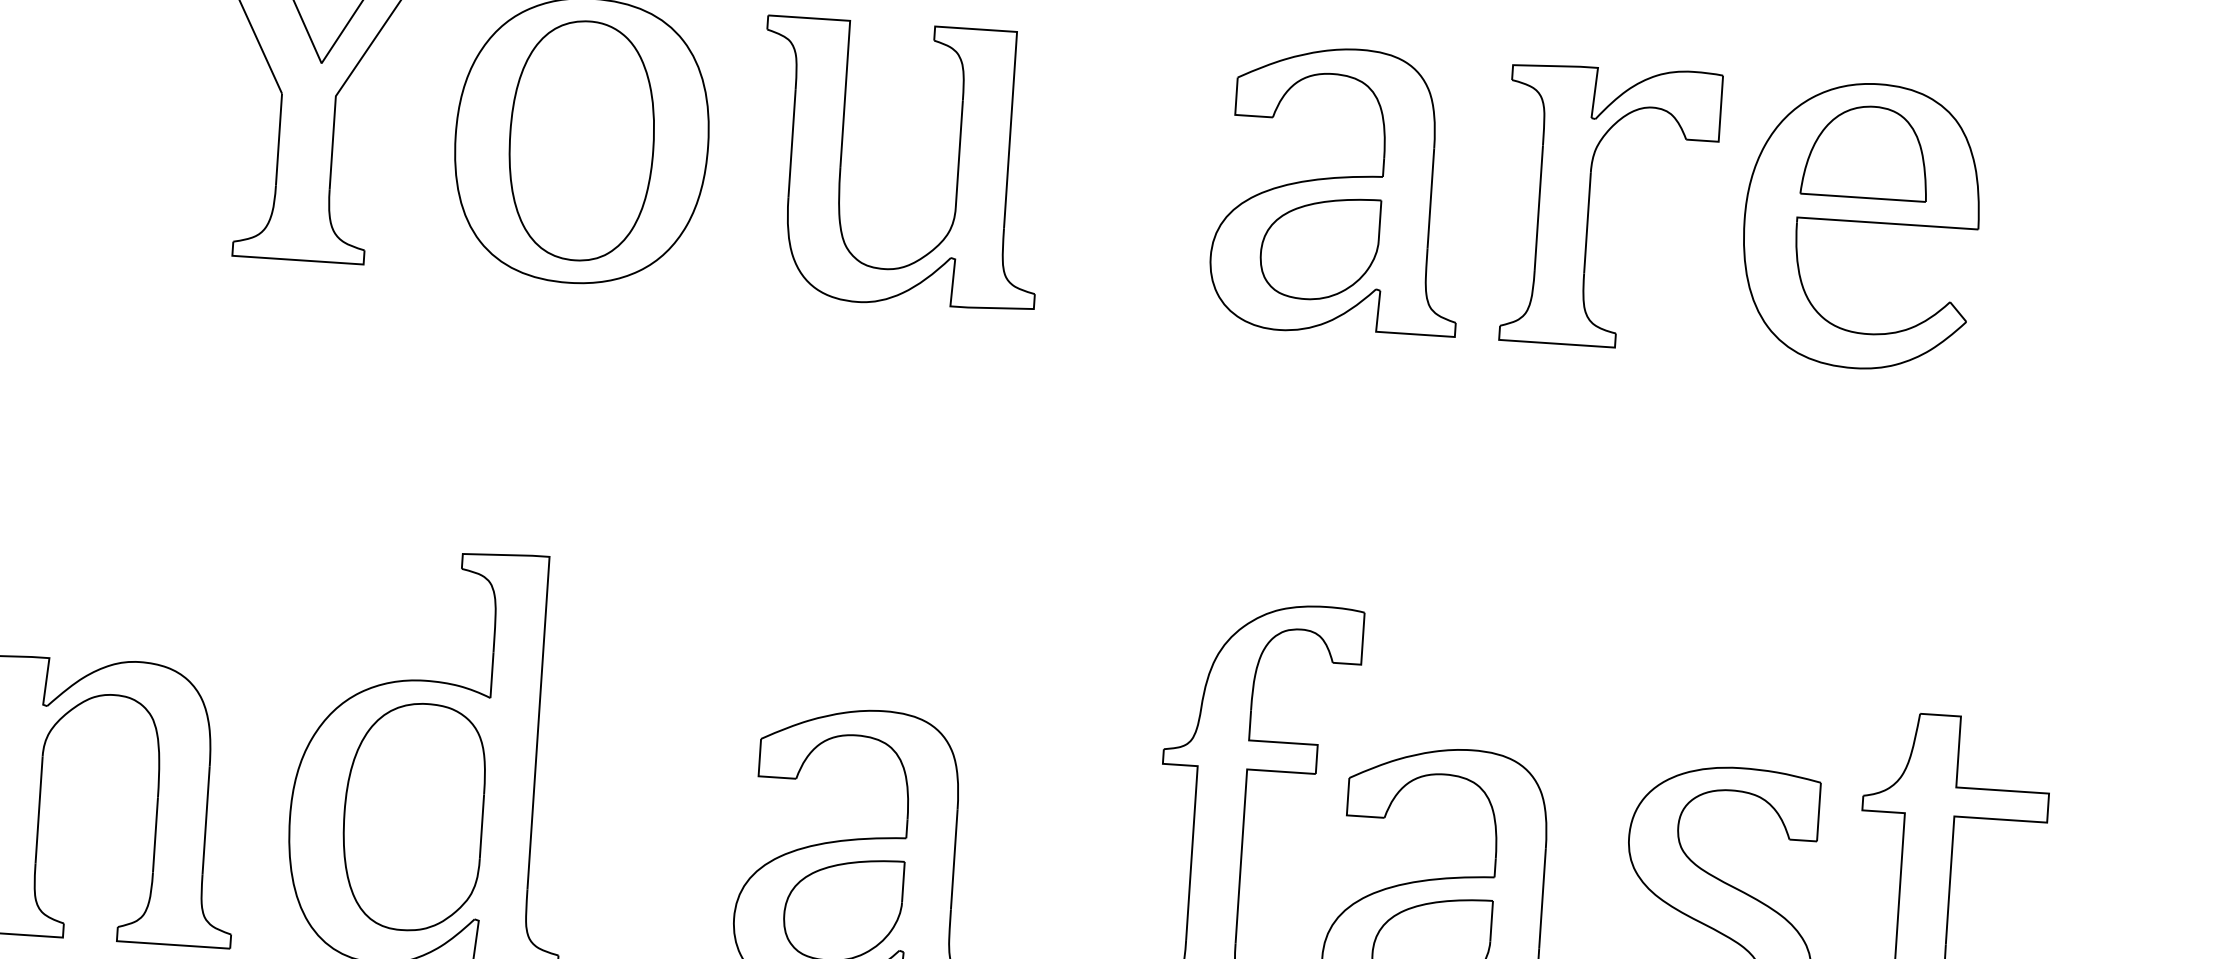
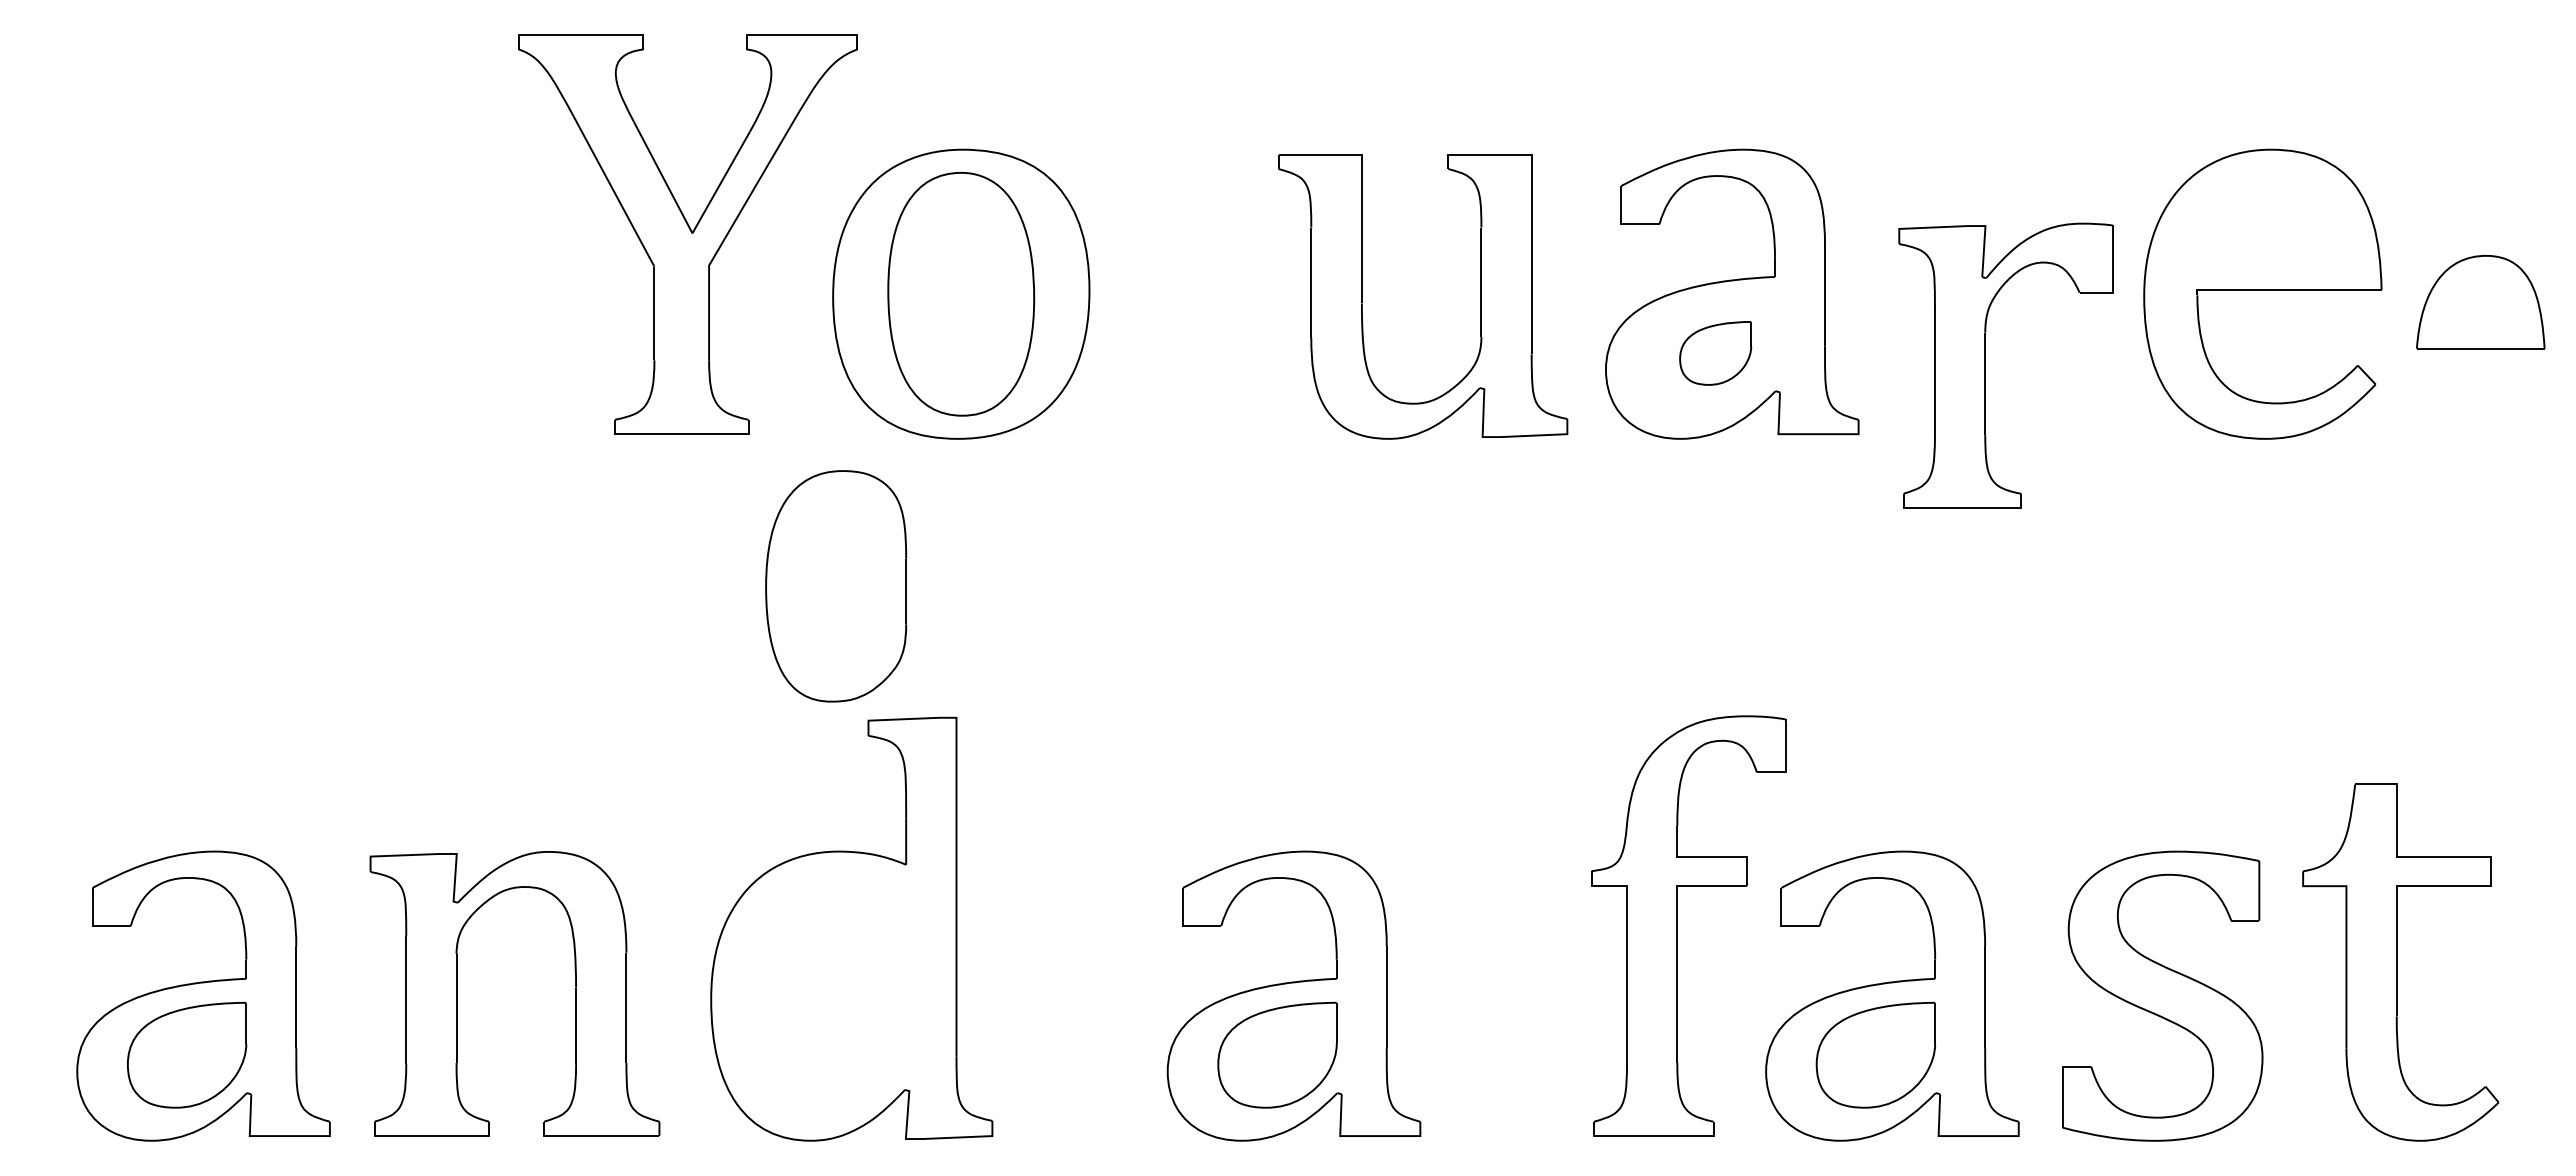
part: (1865, 152) -> (2480, 302), moved
part: (957, 168) -> (1480, 296), moved
part: (1588, 205) -> (1985, 365), moved
part: (1319, 248) -> (1715, 353), size x0.6
part: (413, 817) -> (836, 586), moved

